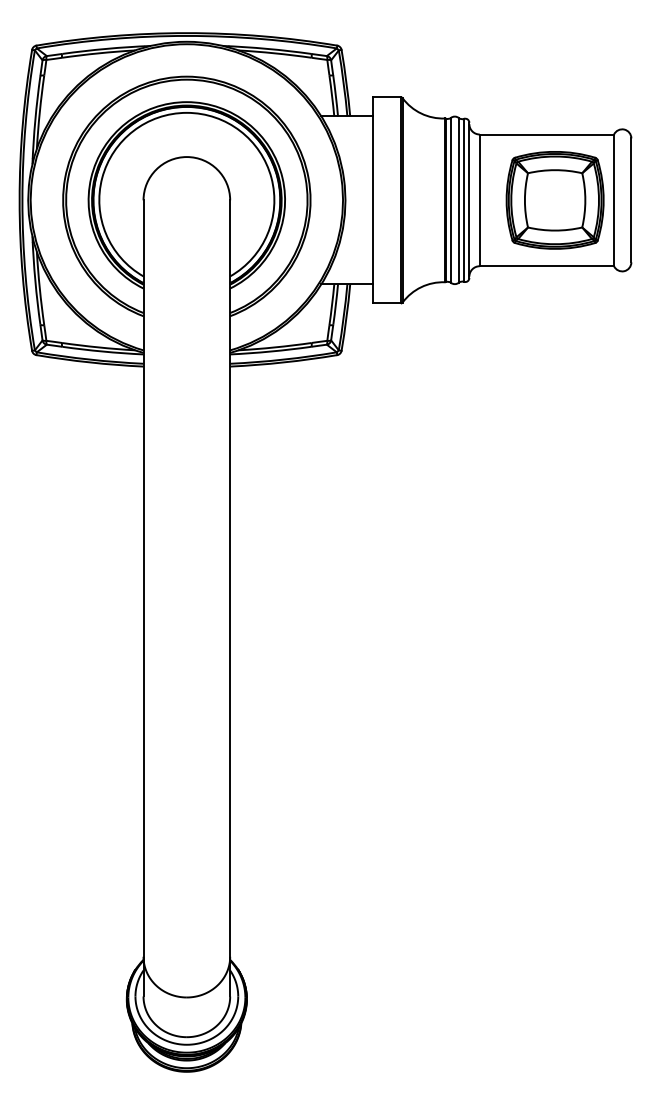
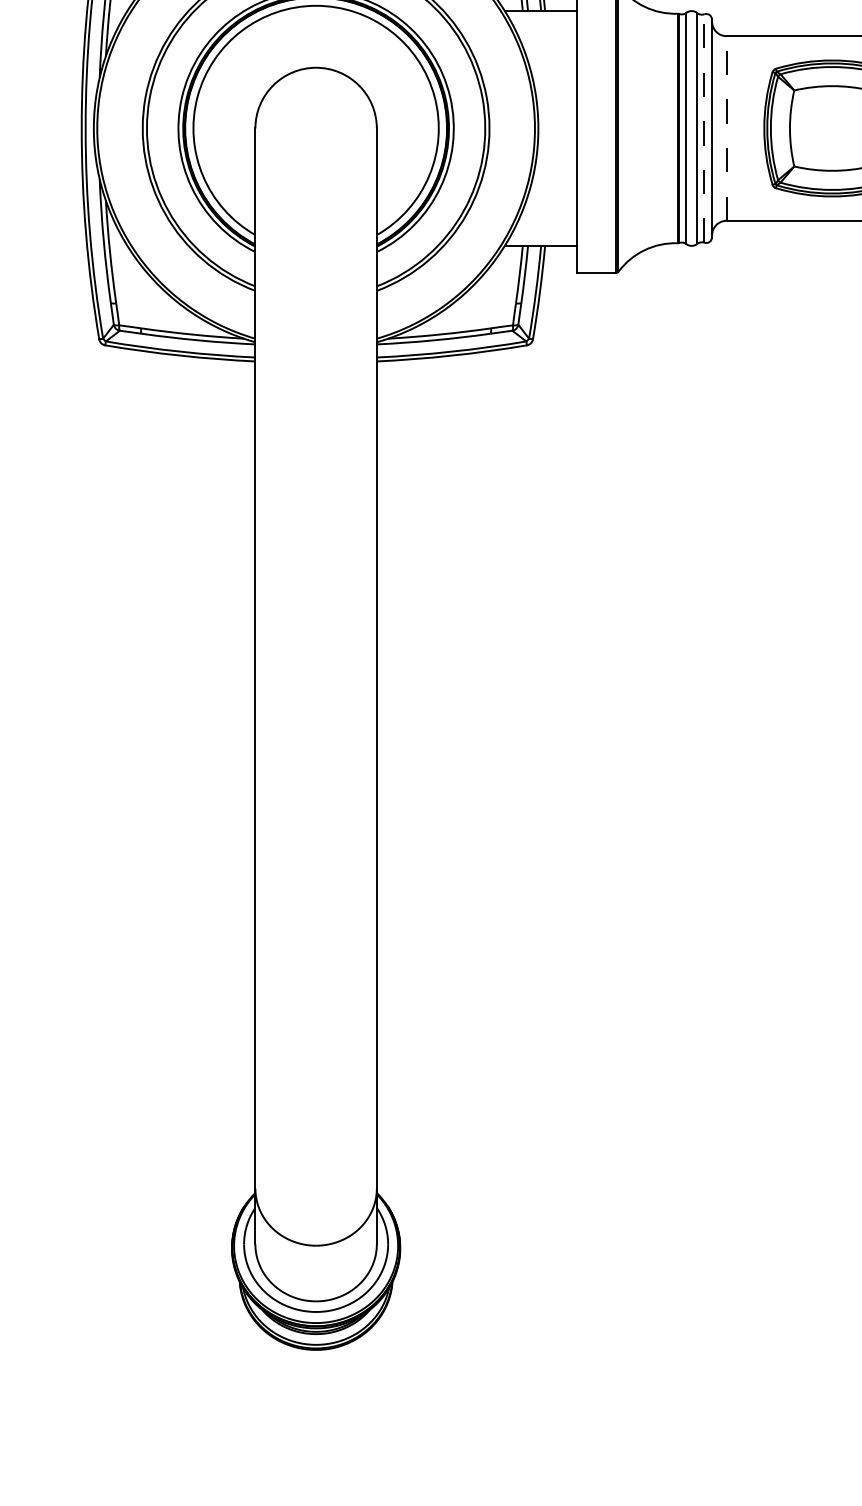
line: (463, 199) -> (703, 127), solid -> dashed
line: (479, 200) -> (726, 128), solid -> dashed

